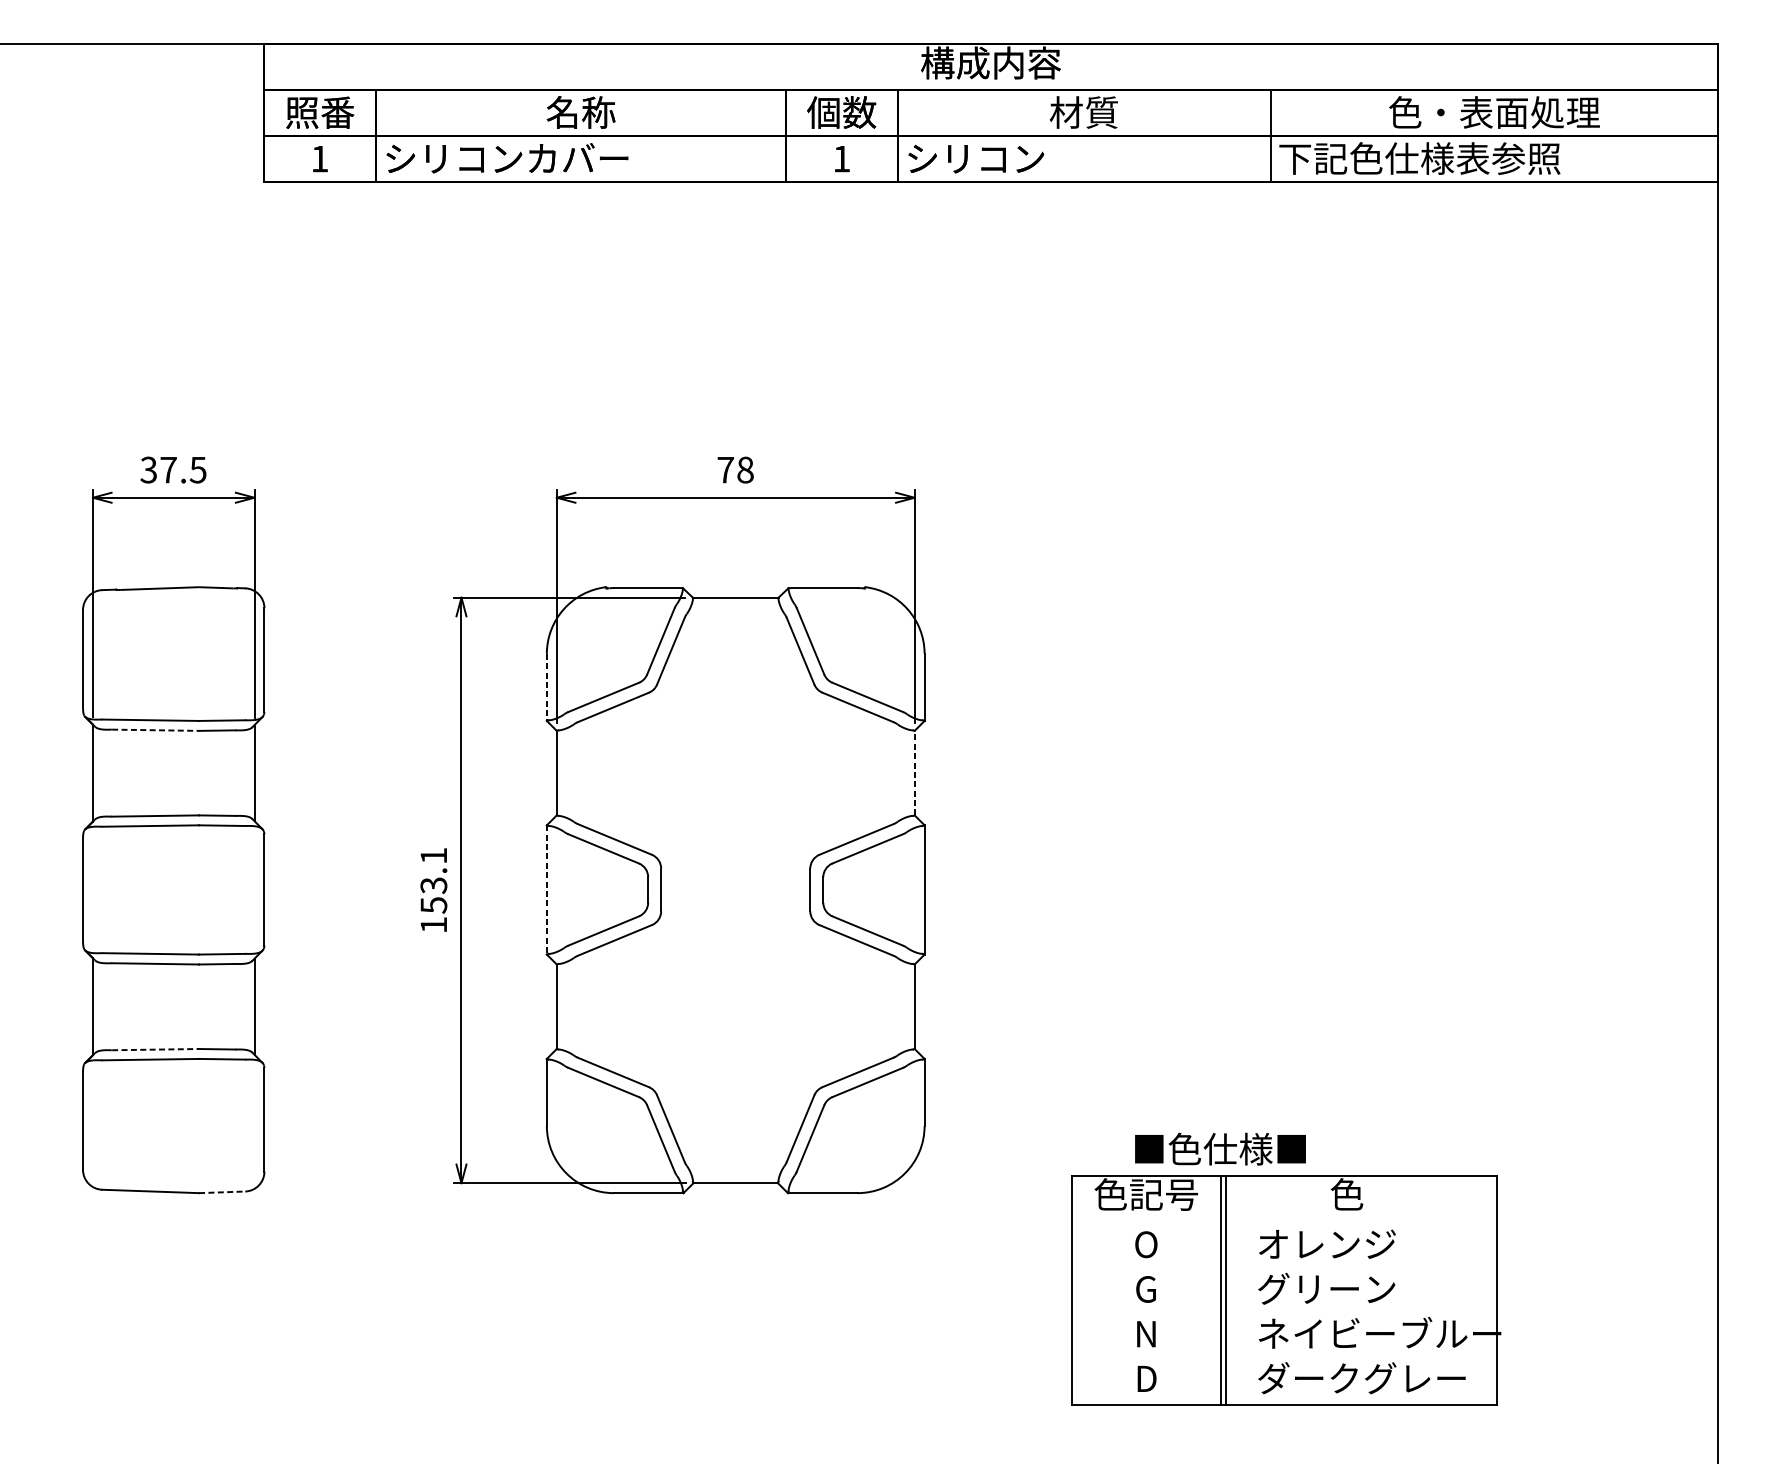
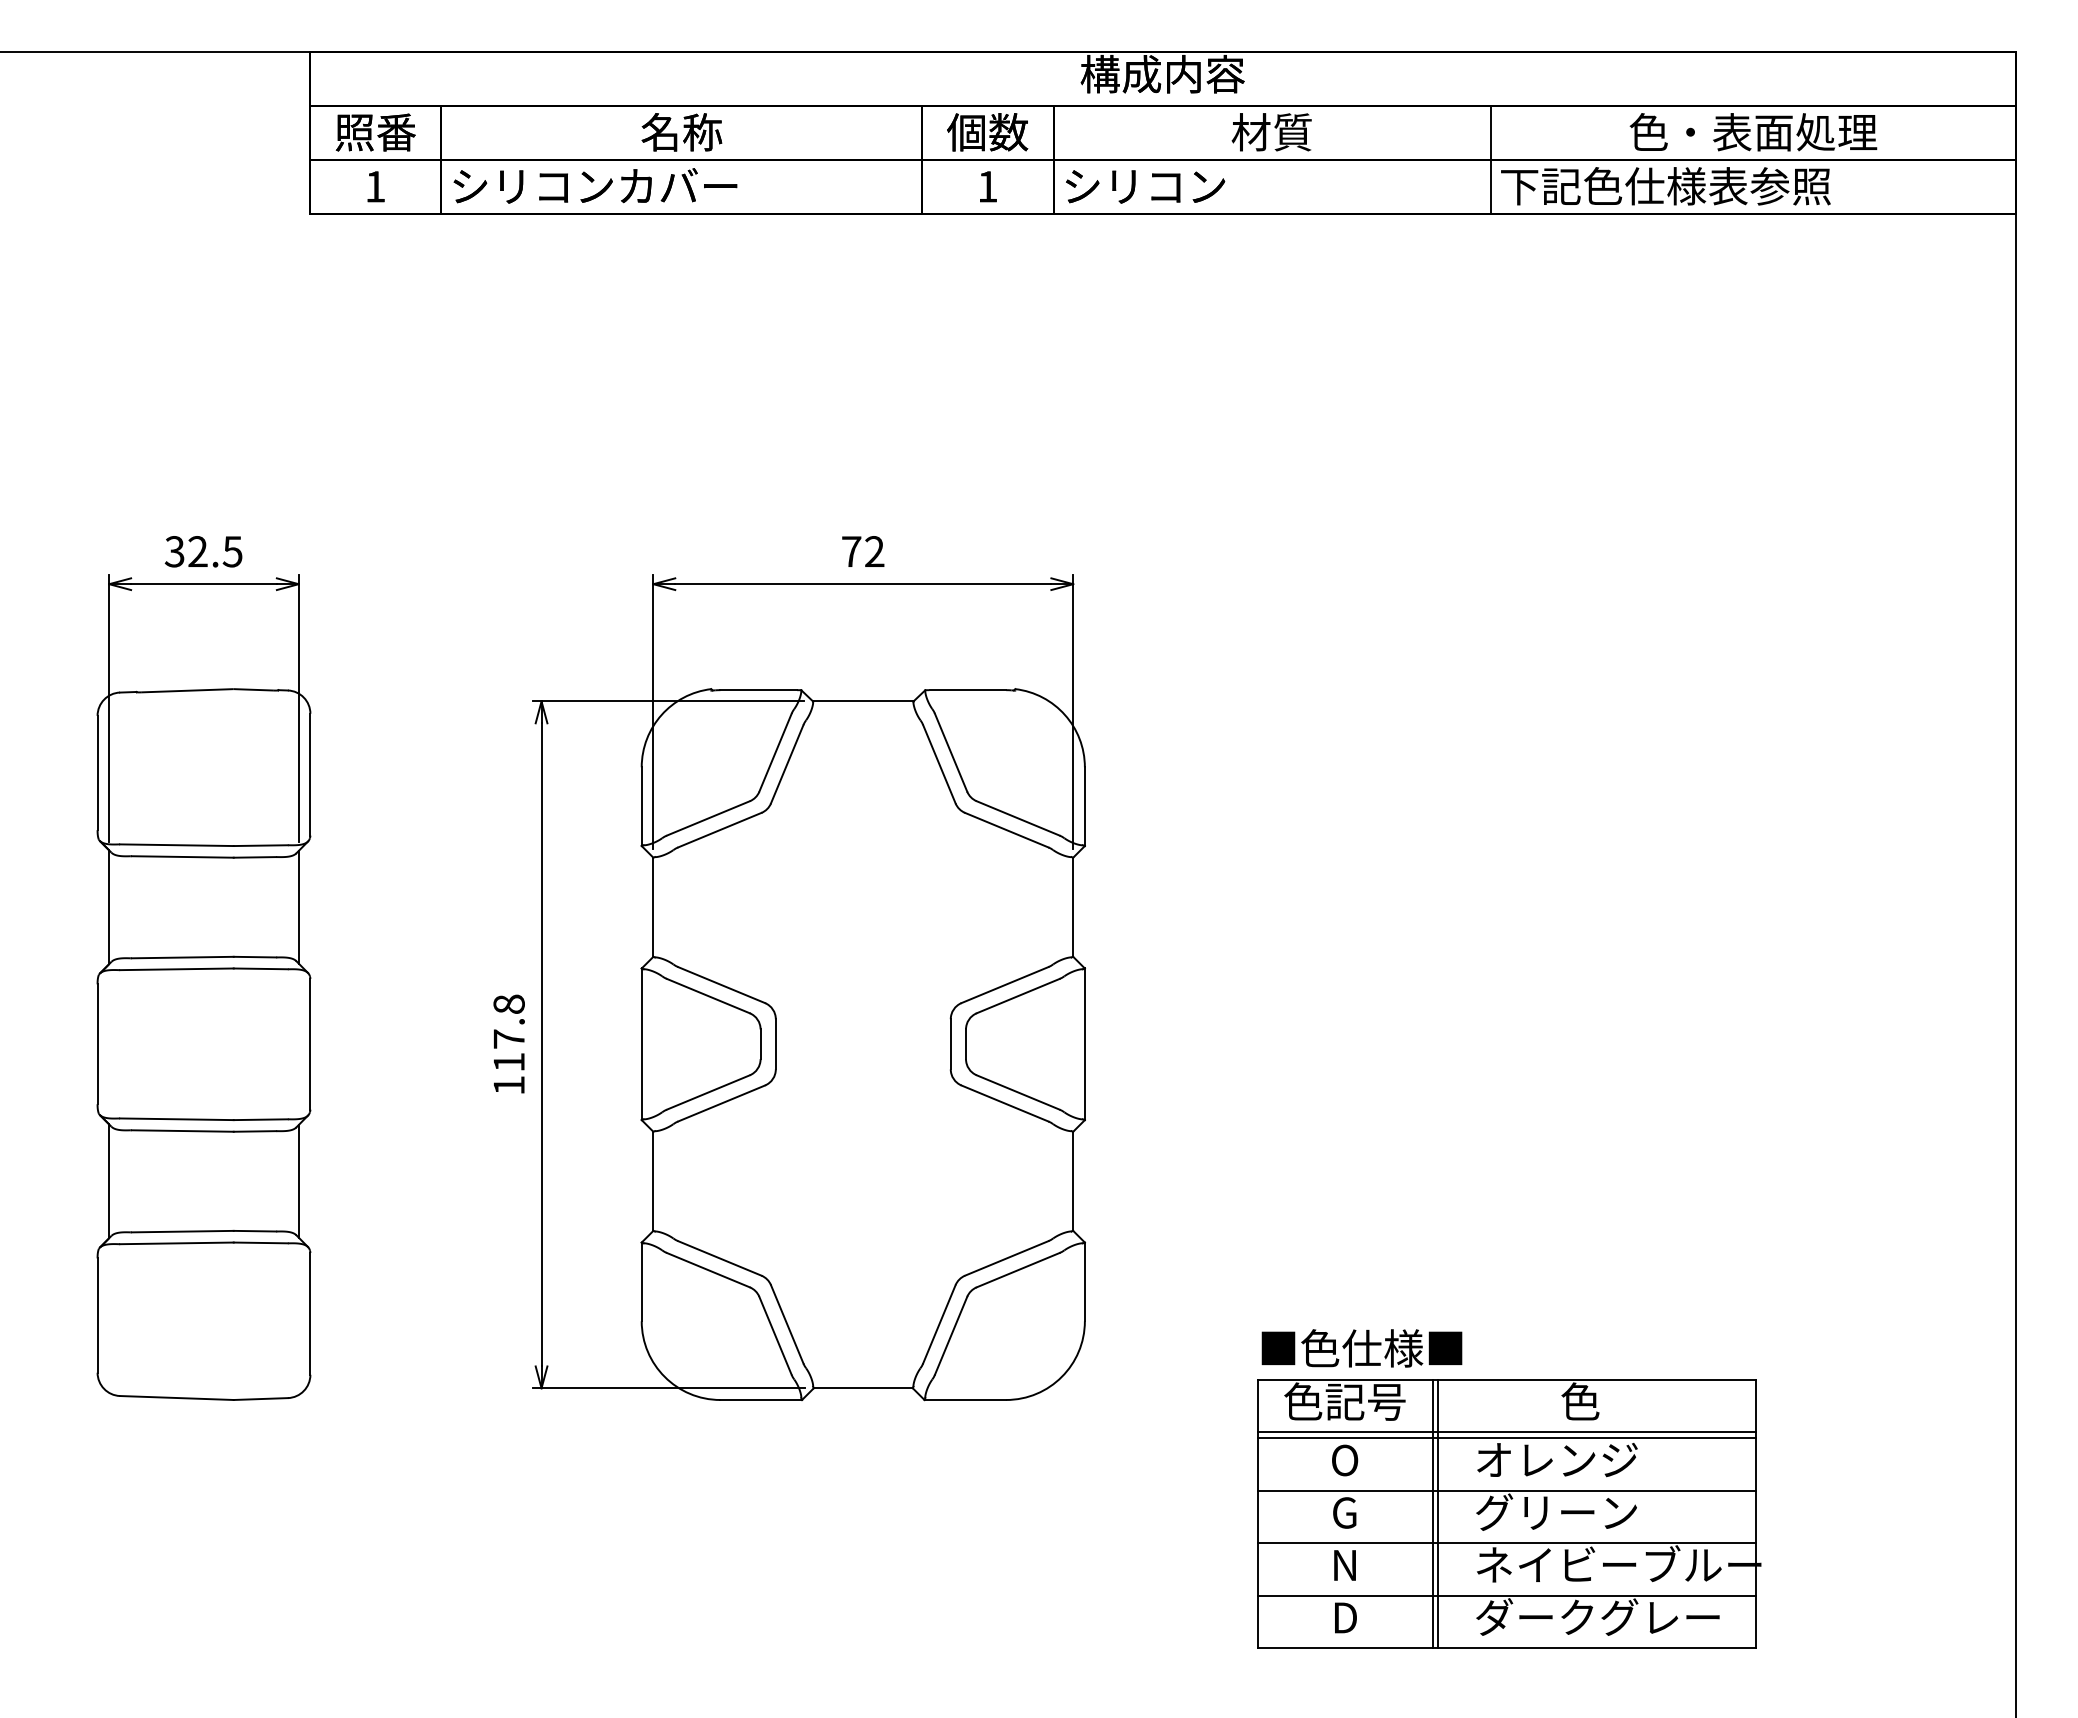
text: (168, 469) -> (197, 551), 37.5 -> 32.5
text: (745, 469) -> (874, 551), 78 -> 72
line: (546, 688) -> (641, 807), dashed -> solid
line: (155, 729) -> (182, 856), dashed -> solid
line: (914, 773) -> (1073, 907), dashed -> solid
text: (433, 880) -> (508, 1033), 153.1 -> 117.8
line: (546, 890) -> (641, 1044), dashed -> solid
line: (155, 1049) -> (182, 1231), dashed -> solid
text: (1220, 1149) -> (1361, 1348), moved
line: (222, 1192) -> (261, 1399), dashed -> solid
line: (1283, 1220) -> (1506, 1432), added
line: (1283, 1225) -> (1506, 1438), added
line: (1283, 1270) -> (1506, 1490), added
line: (1283, 1315) -> (1506, 1543), added
line: (1283, 1359) -> (1506, 1595), added

